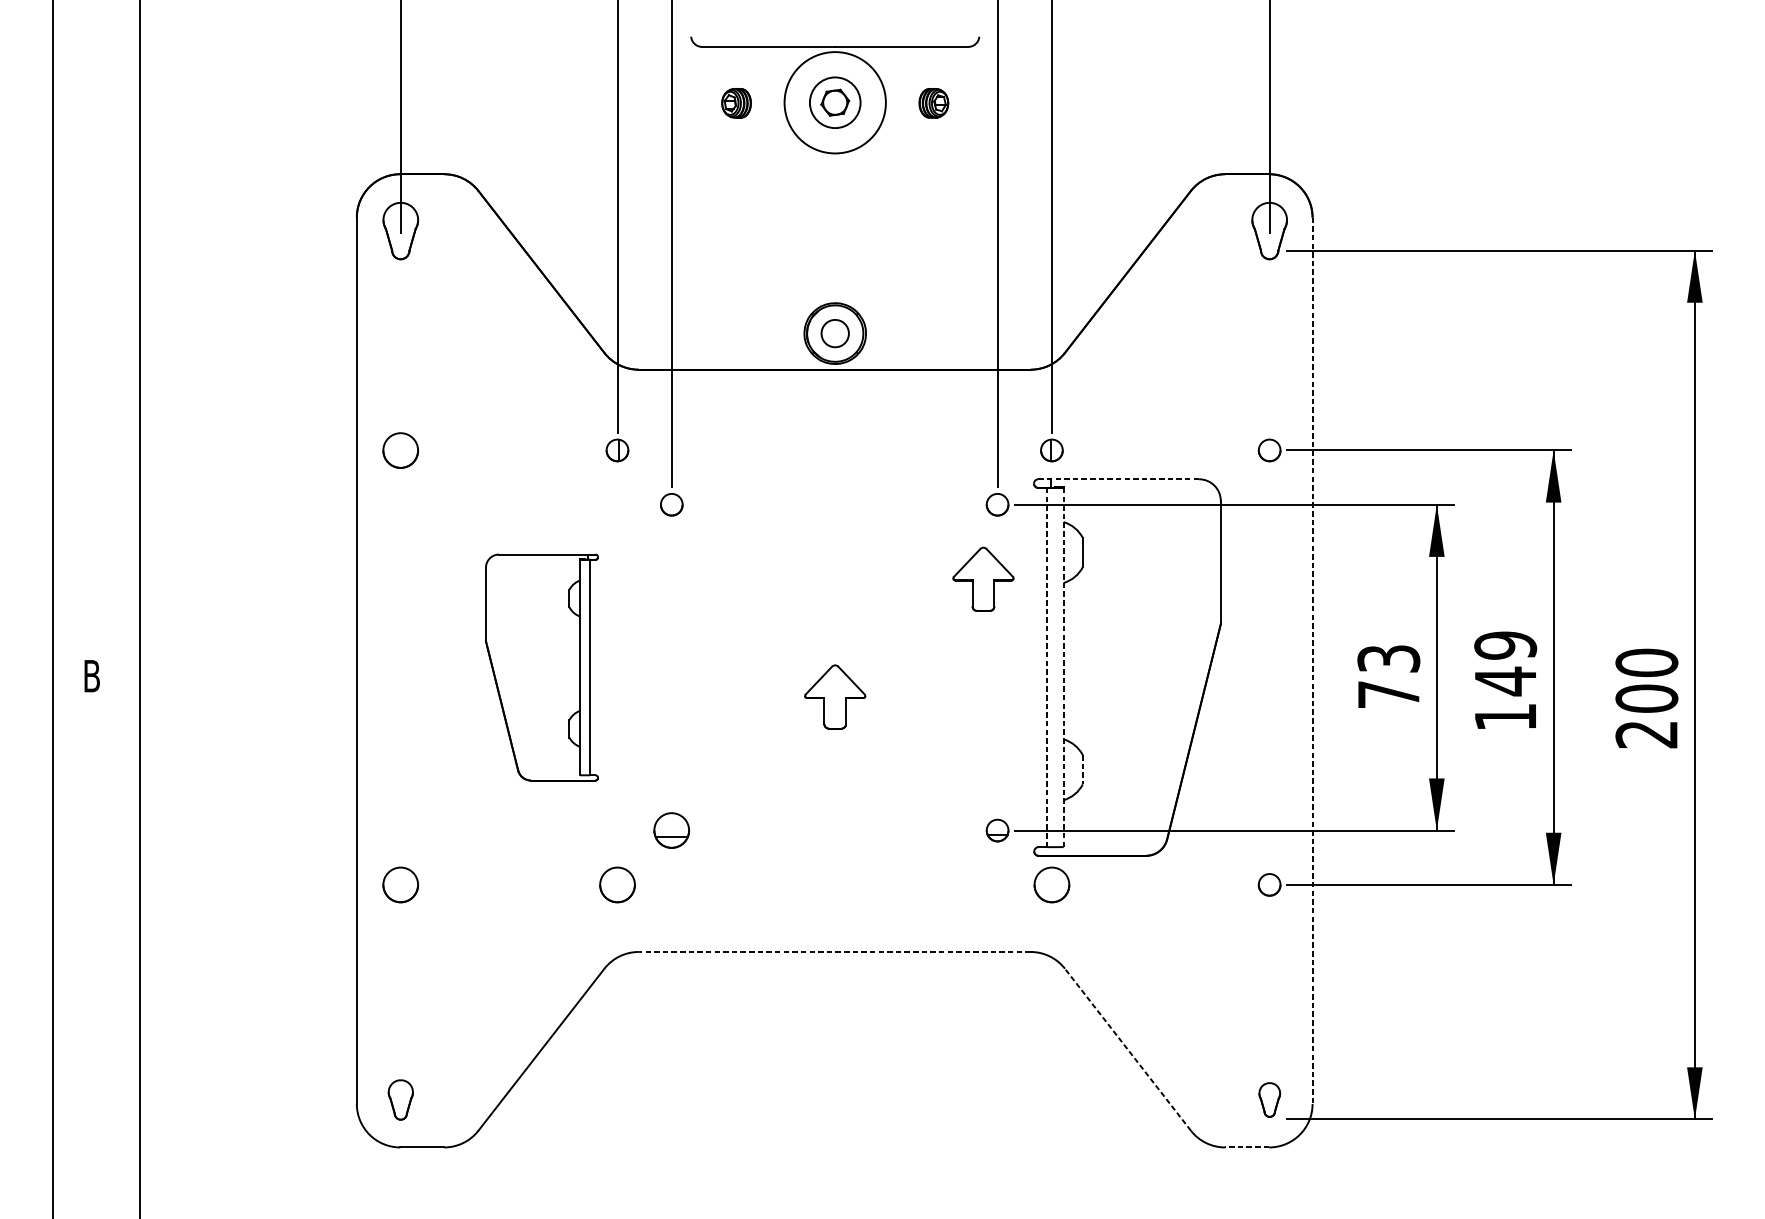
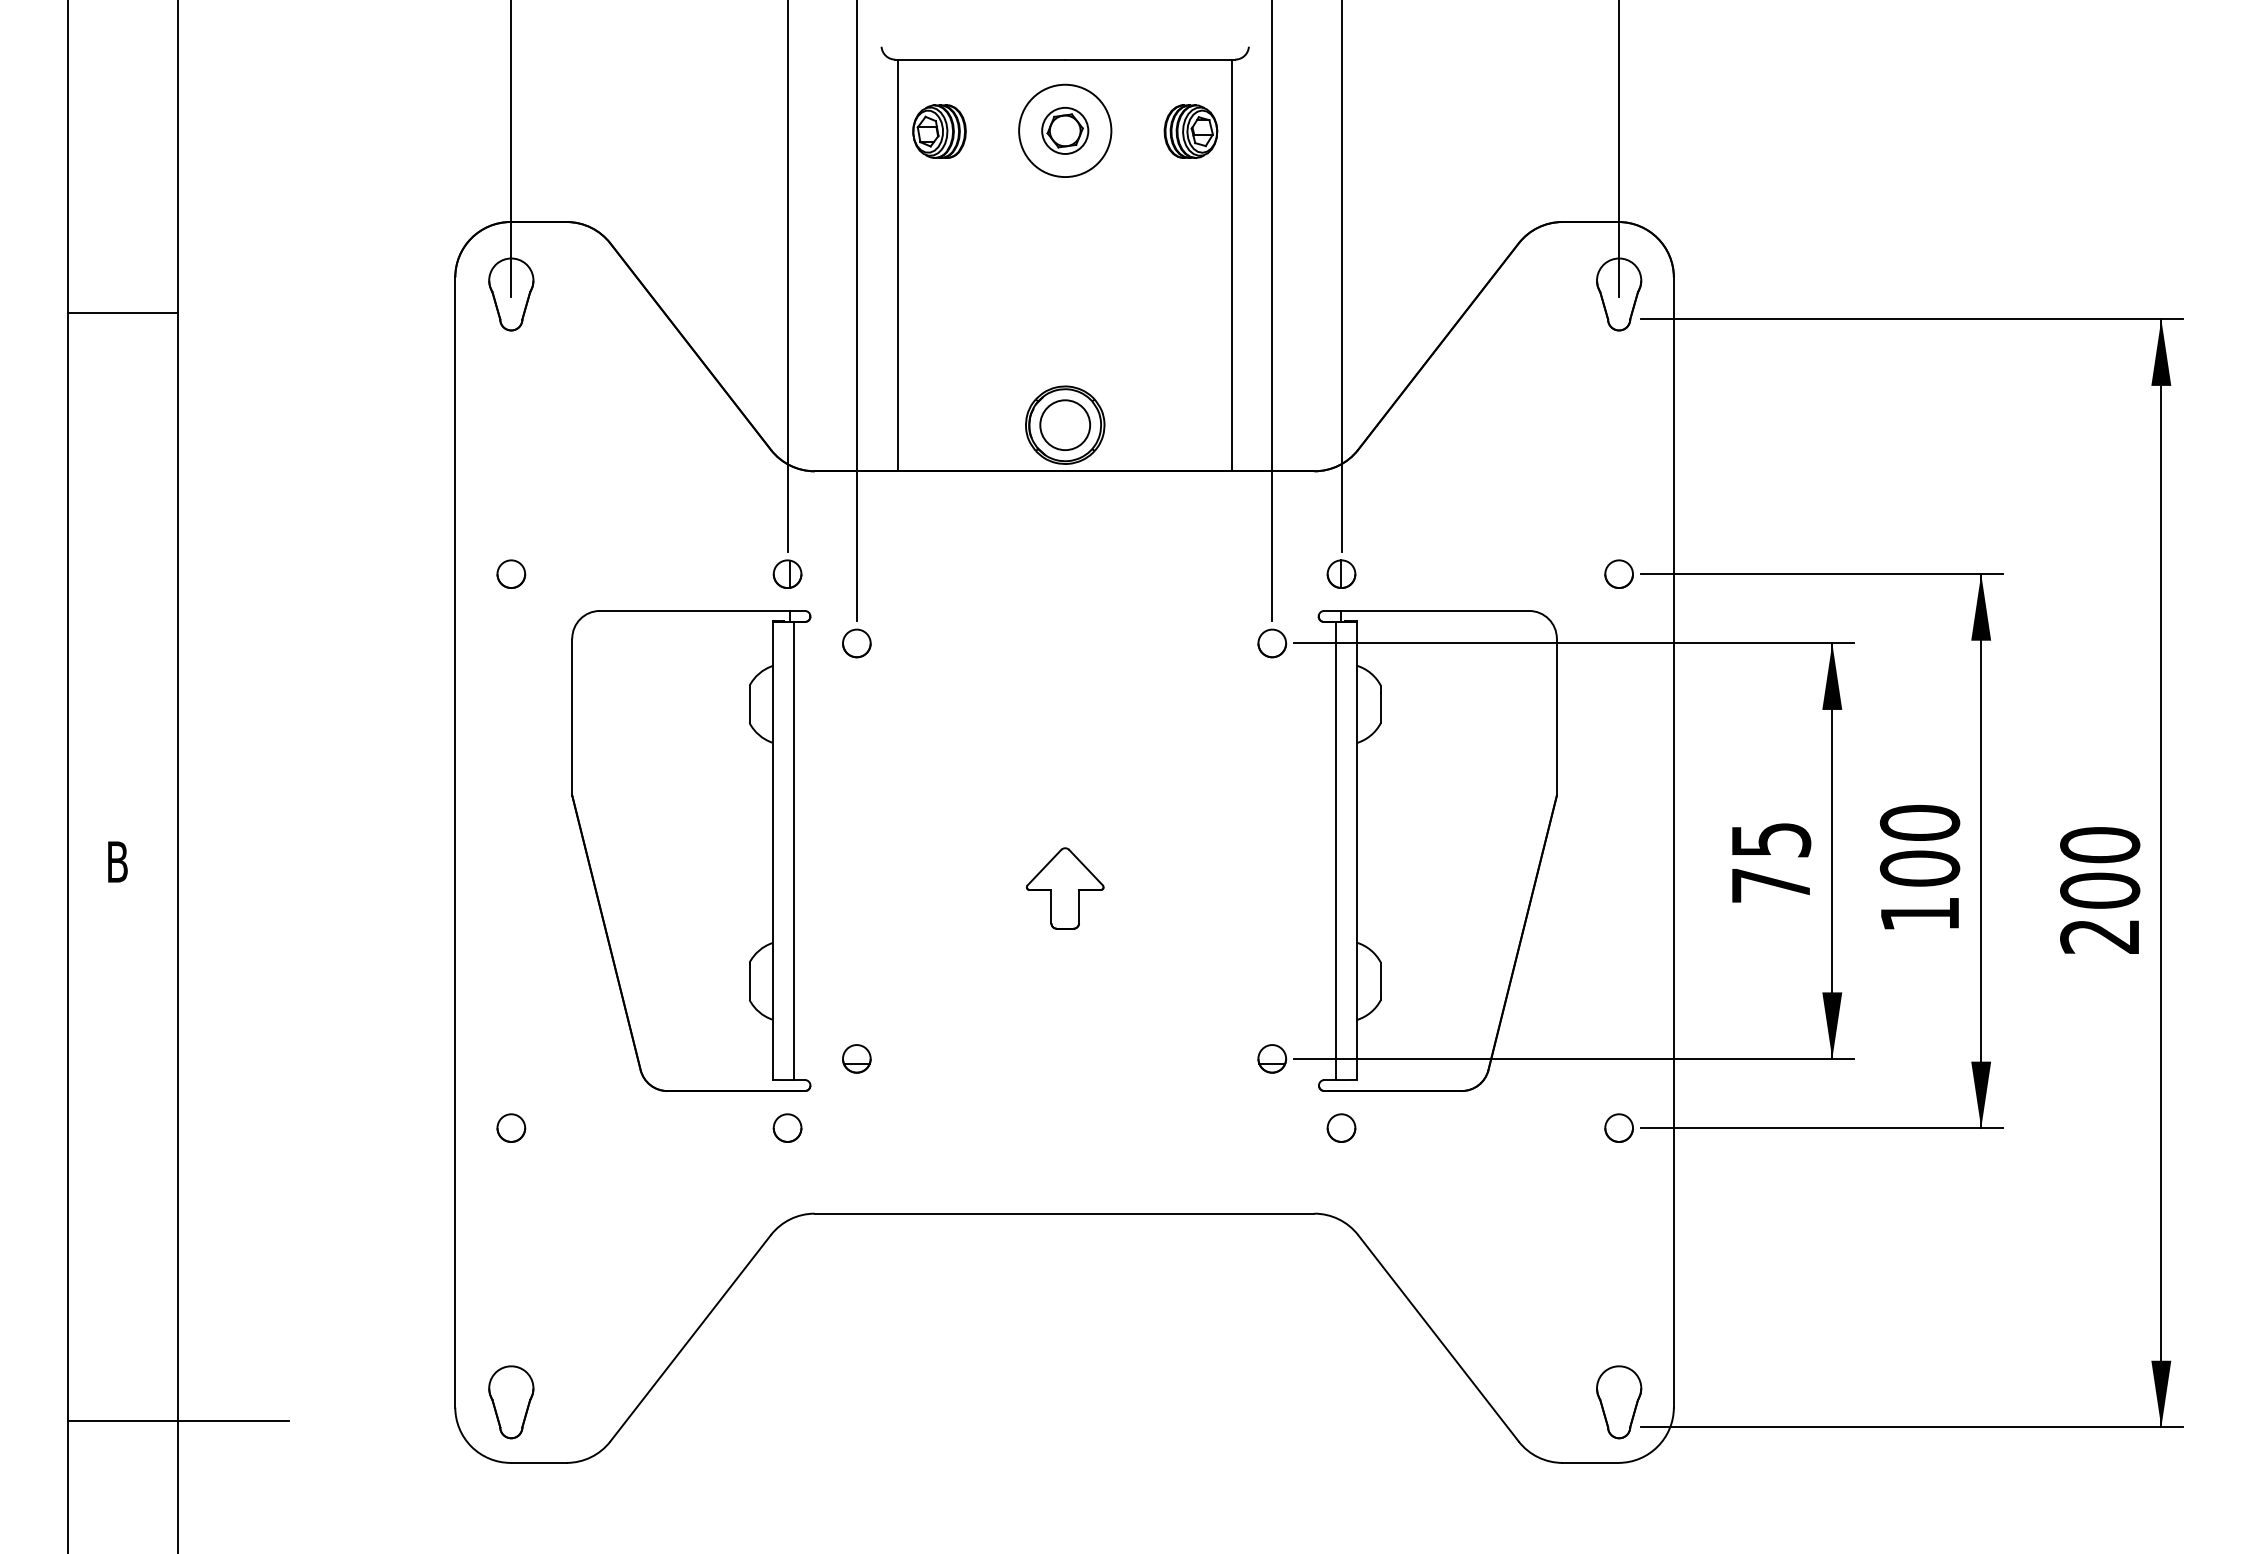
circle: (835, 102) -> (1065, 130), size x0.71
circle: (835, 102) -> (1065, 130), size x0.71
part: (736, 103) -> (939, 131), size x1.43
part: (933, 103) -> (1190, 131), size x1.43
line: (704, 208) -> (898, 265), added
line: (966, 208) -> (1232, 265), added
line: (95, 245) -> (122, 313), added
circle: (835, 333) -> (1065, 425), size x1.43
part: (400, 449) -> (511, 573), size x0.62
line: (1118, 478) -> (1426, 610), dashed -> solid
part: (983, 579) -> (1254, 738), removed
text: (1388, 658) -> (1770, 839), 73 -> 75
line: (1312, 660) -> (1673, 842), dashed -> solid
text: (1505, 664) -> (1919, 846), 149 -> 100
part: (542, 667) -> (691, 850), size x1.67
line: (1047, 667) -> (1335, 851), dashed -> solid
line: (1063, 667) -> (1356, 850), dashed -> solid
line: (1082, 769) -> (1380, 981), dashed -> solid
part: (671, 830) -> (856, 1058), size x0.62
part: (400, 884) -> (511, 1127), size x0.62
part: (617, 884) -> (787, 1127), size x0.62
part: (1051, 884) -> (1341, 1127), size x0.62
line: (834, 951) -> (1064, 1213), dashed -> solid
line: (1127, 1049) -> (1438, 1338), dashed -> solid
part: (400, 1100) -> (511, 1402), size x1.43
part: (1269, 1100) -> (1619, 1402), size x1.67
line: (139, 1114) -> (178, 1421), added
line: (1247, 1147) -> (1590, 1462), dashed -> solid

